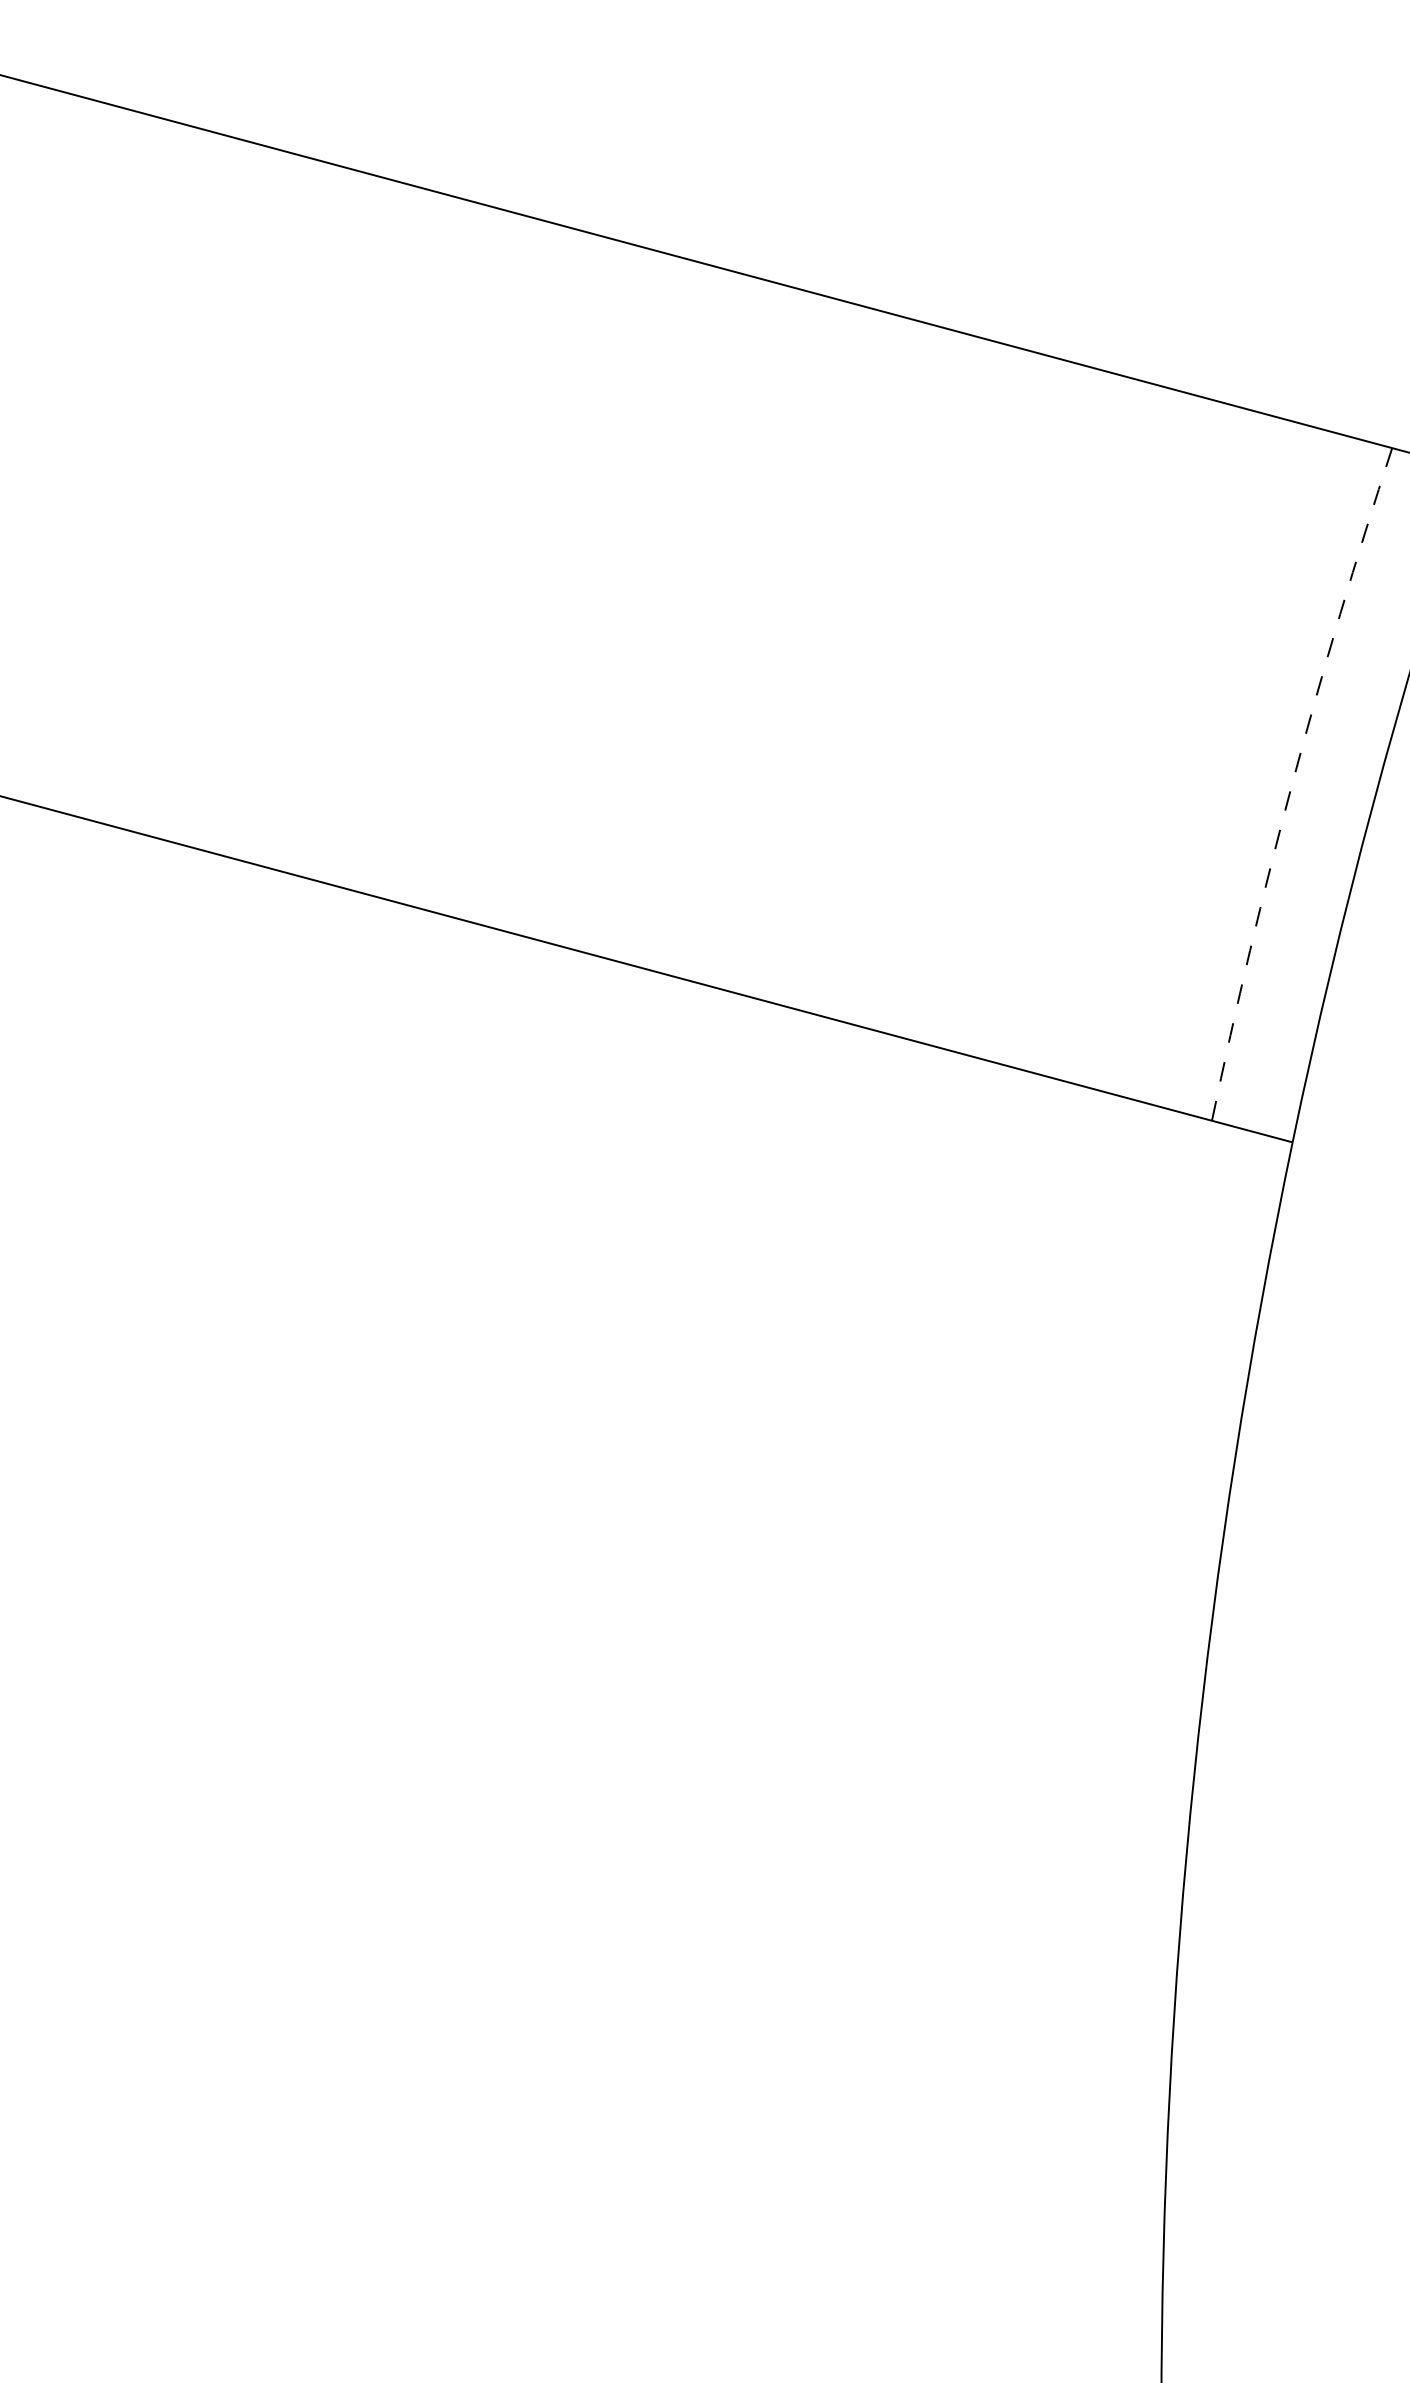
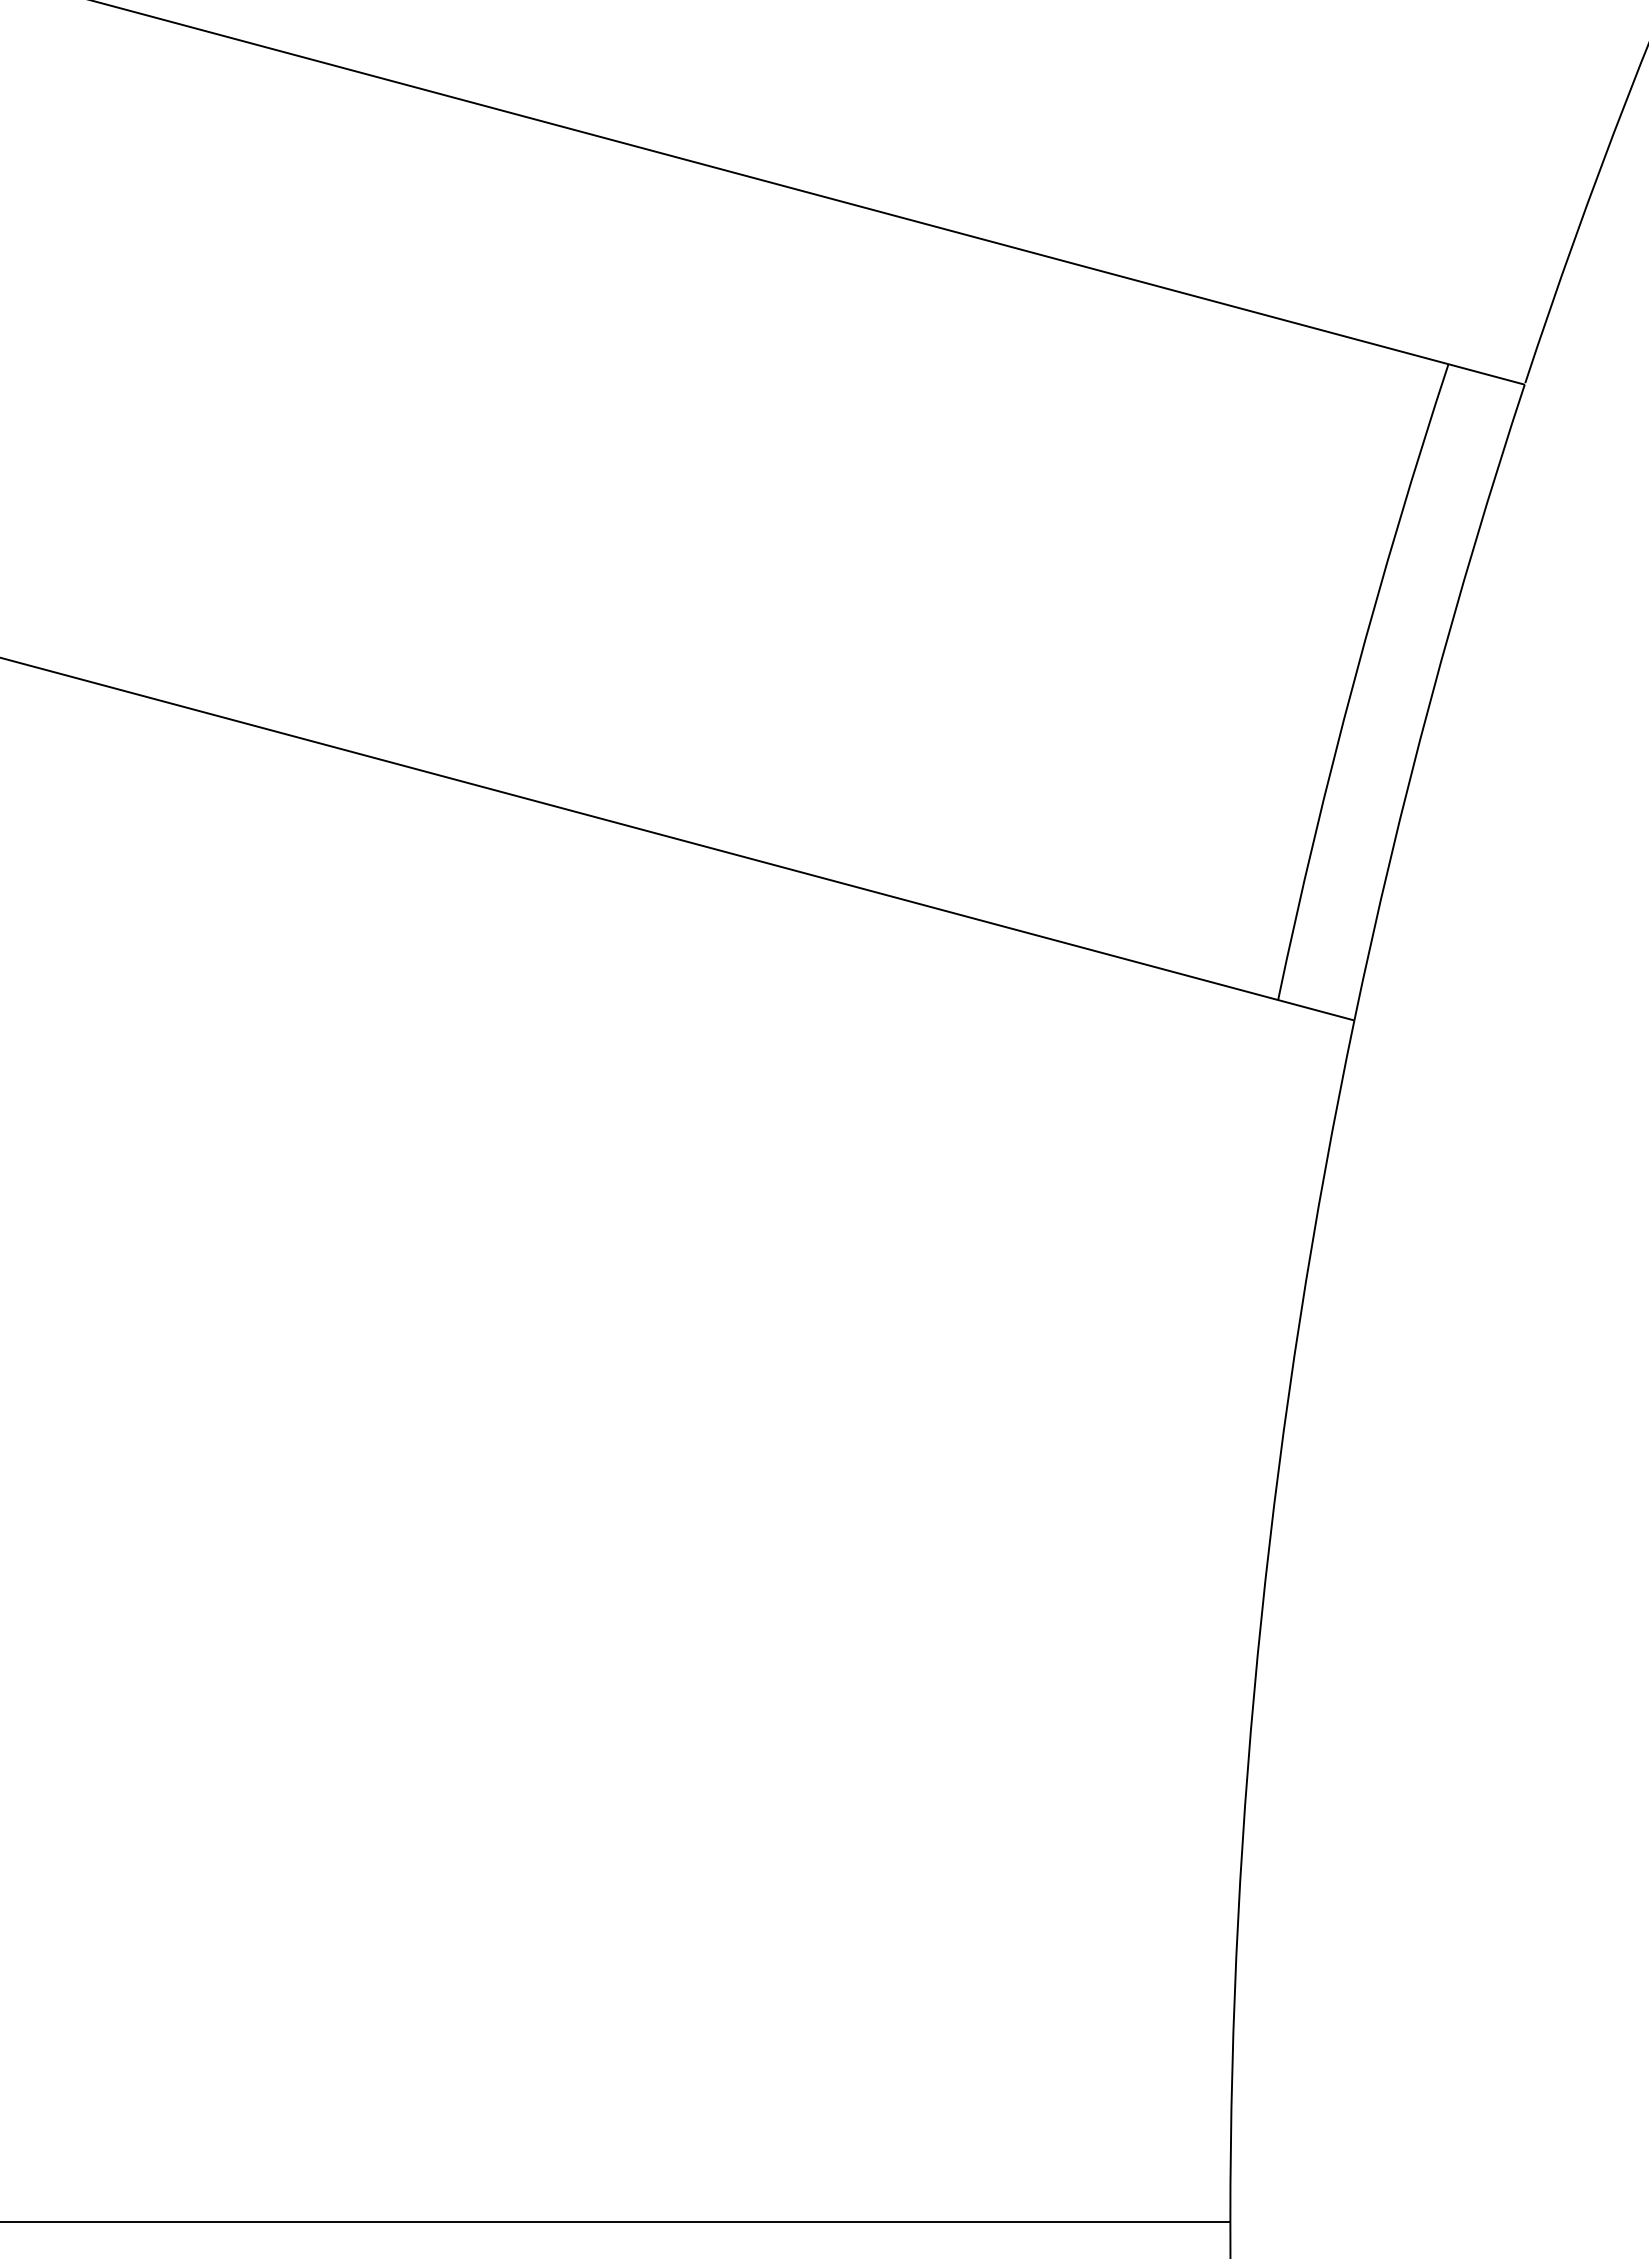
arc: (1292, 781) -> (1354, 679), dashed -> solid

